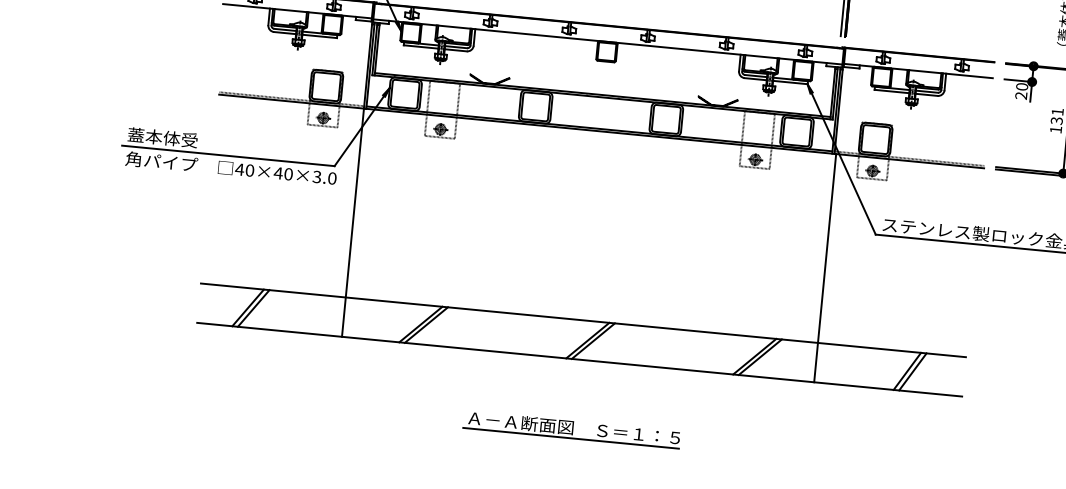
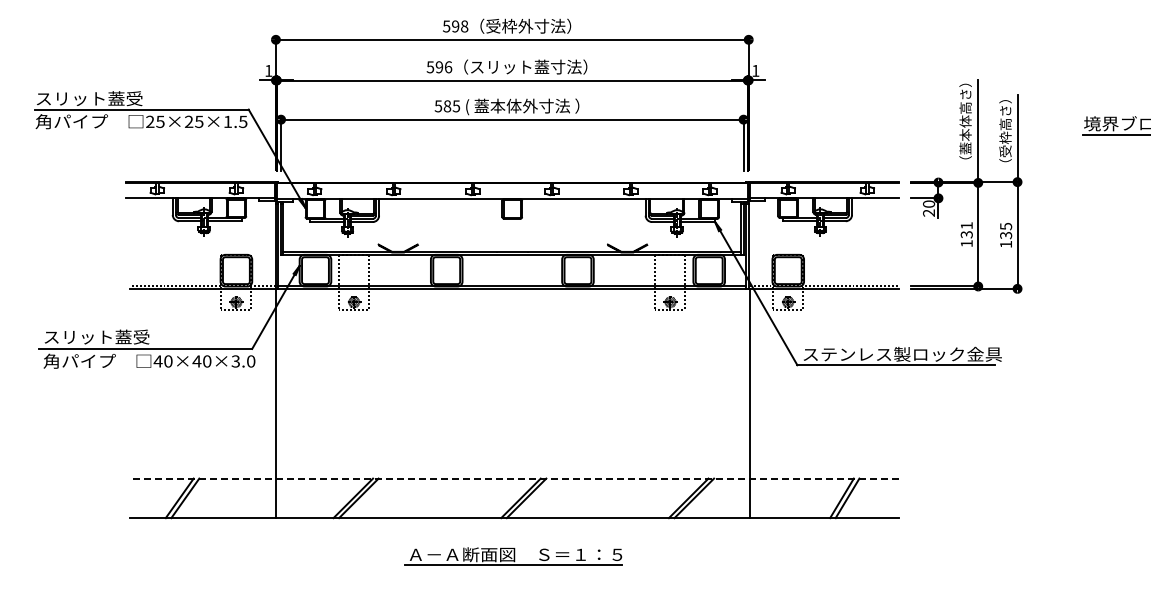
text: (180, 138) -> (96, 336), 蓋本体受 -> スリット蓋受
line: (583, 320) -> (514, 478), solid -> dashed
part: (571, 429) -> (513, 556), moved

